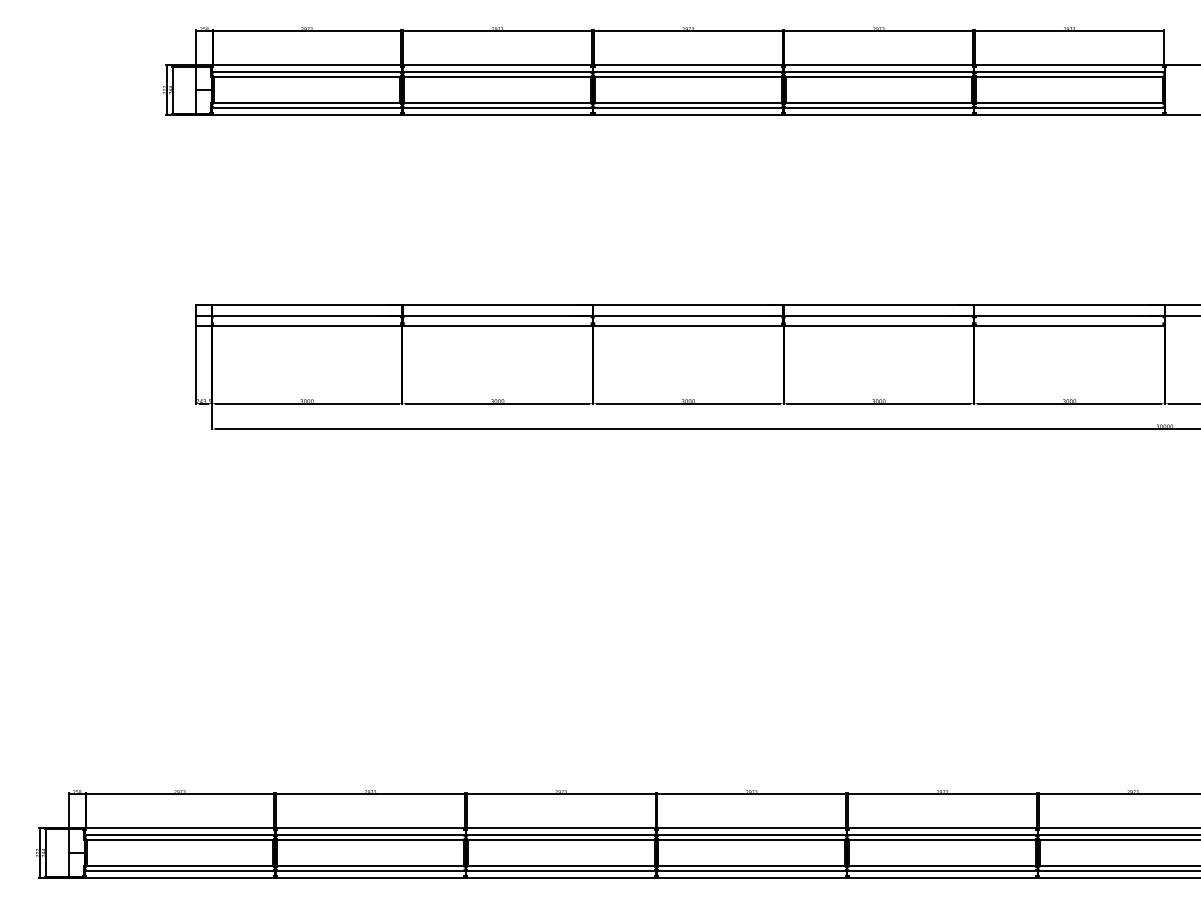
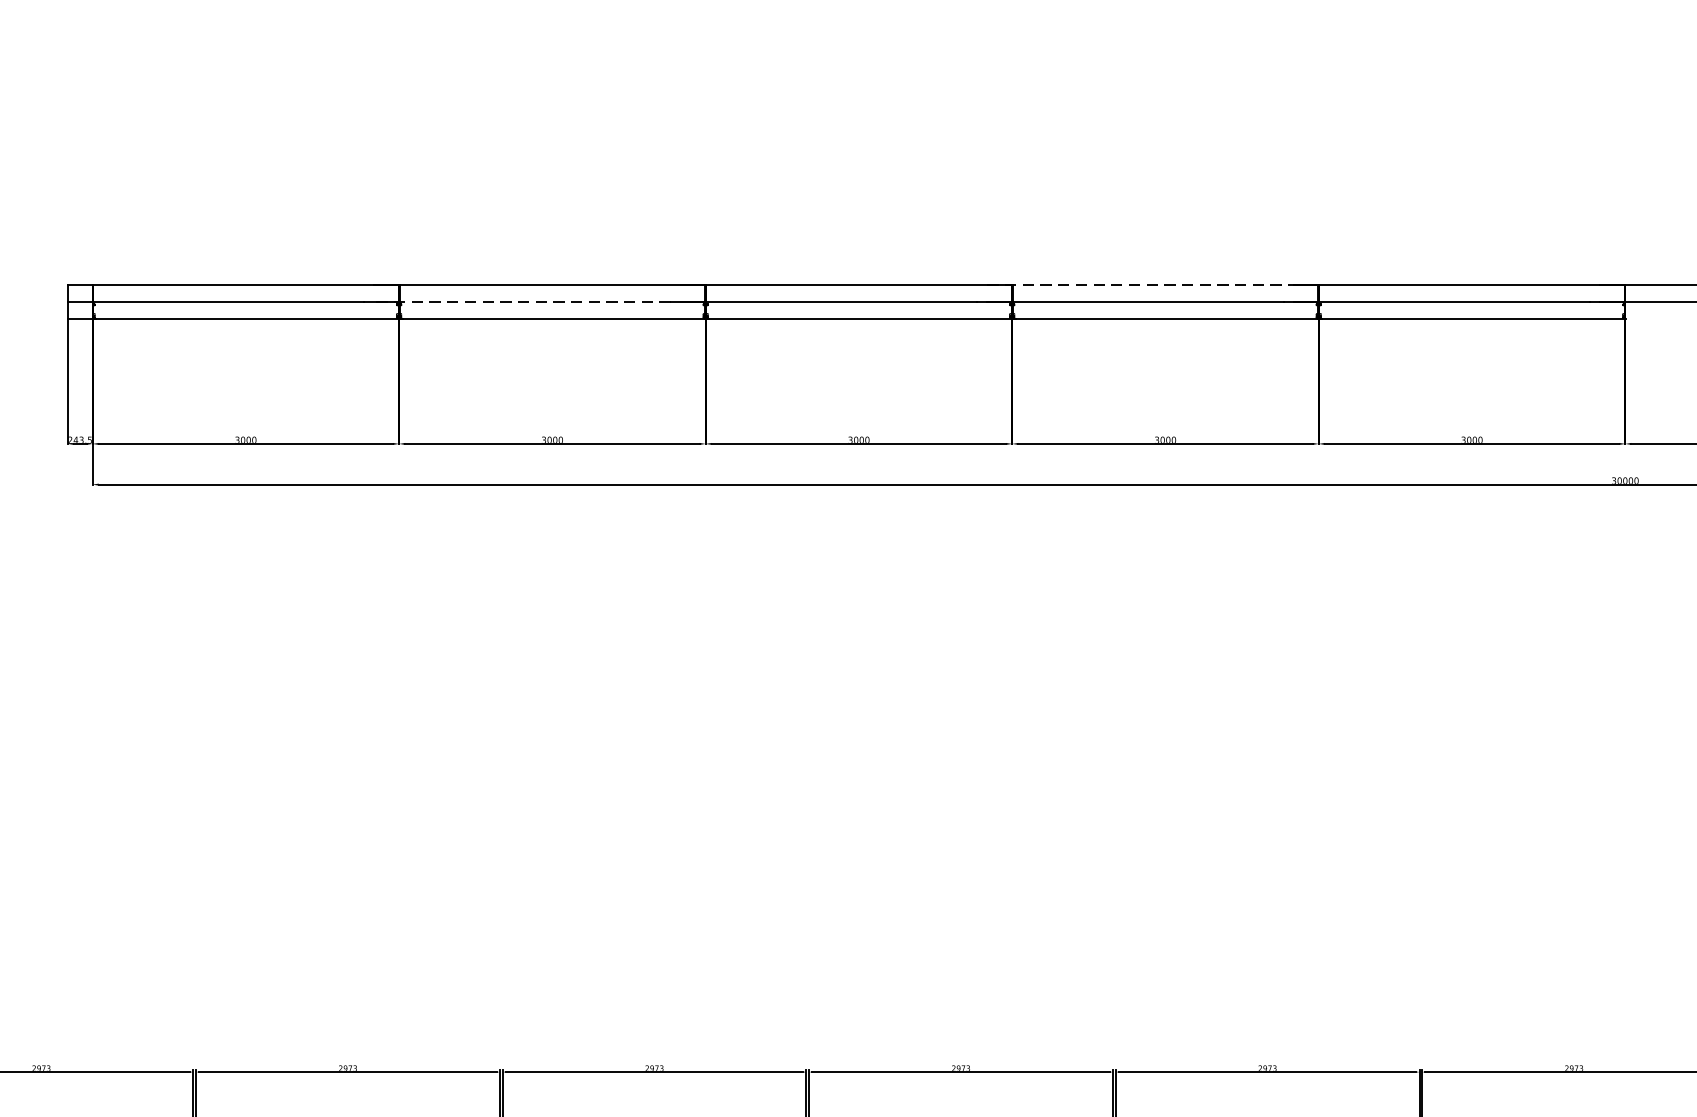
line: (863, 305) -> (1140, 285), solid -> dashed
line: (478, 315) -> (521, 302), solid -> dashed

